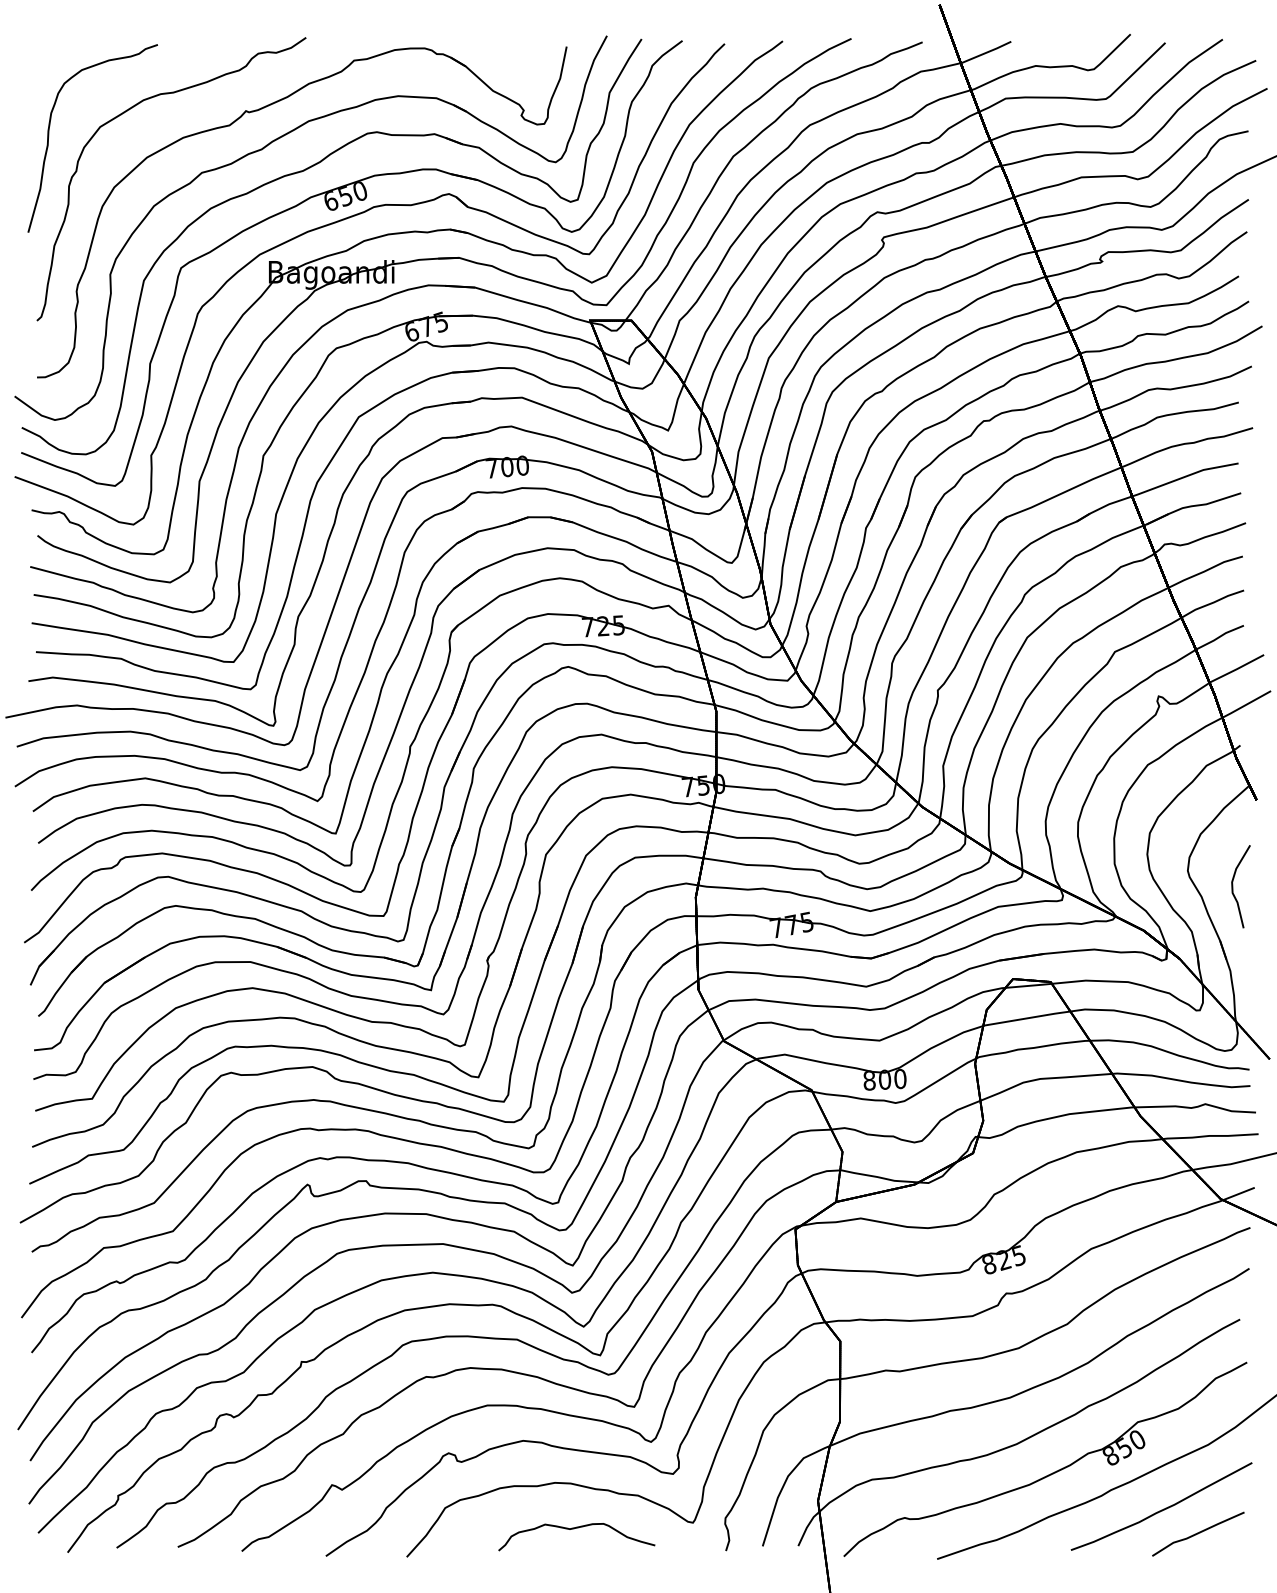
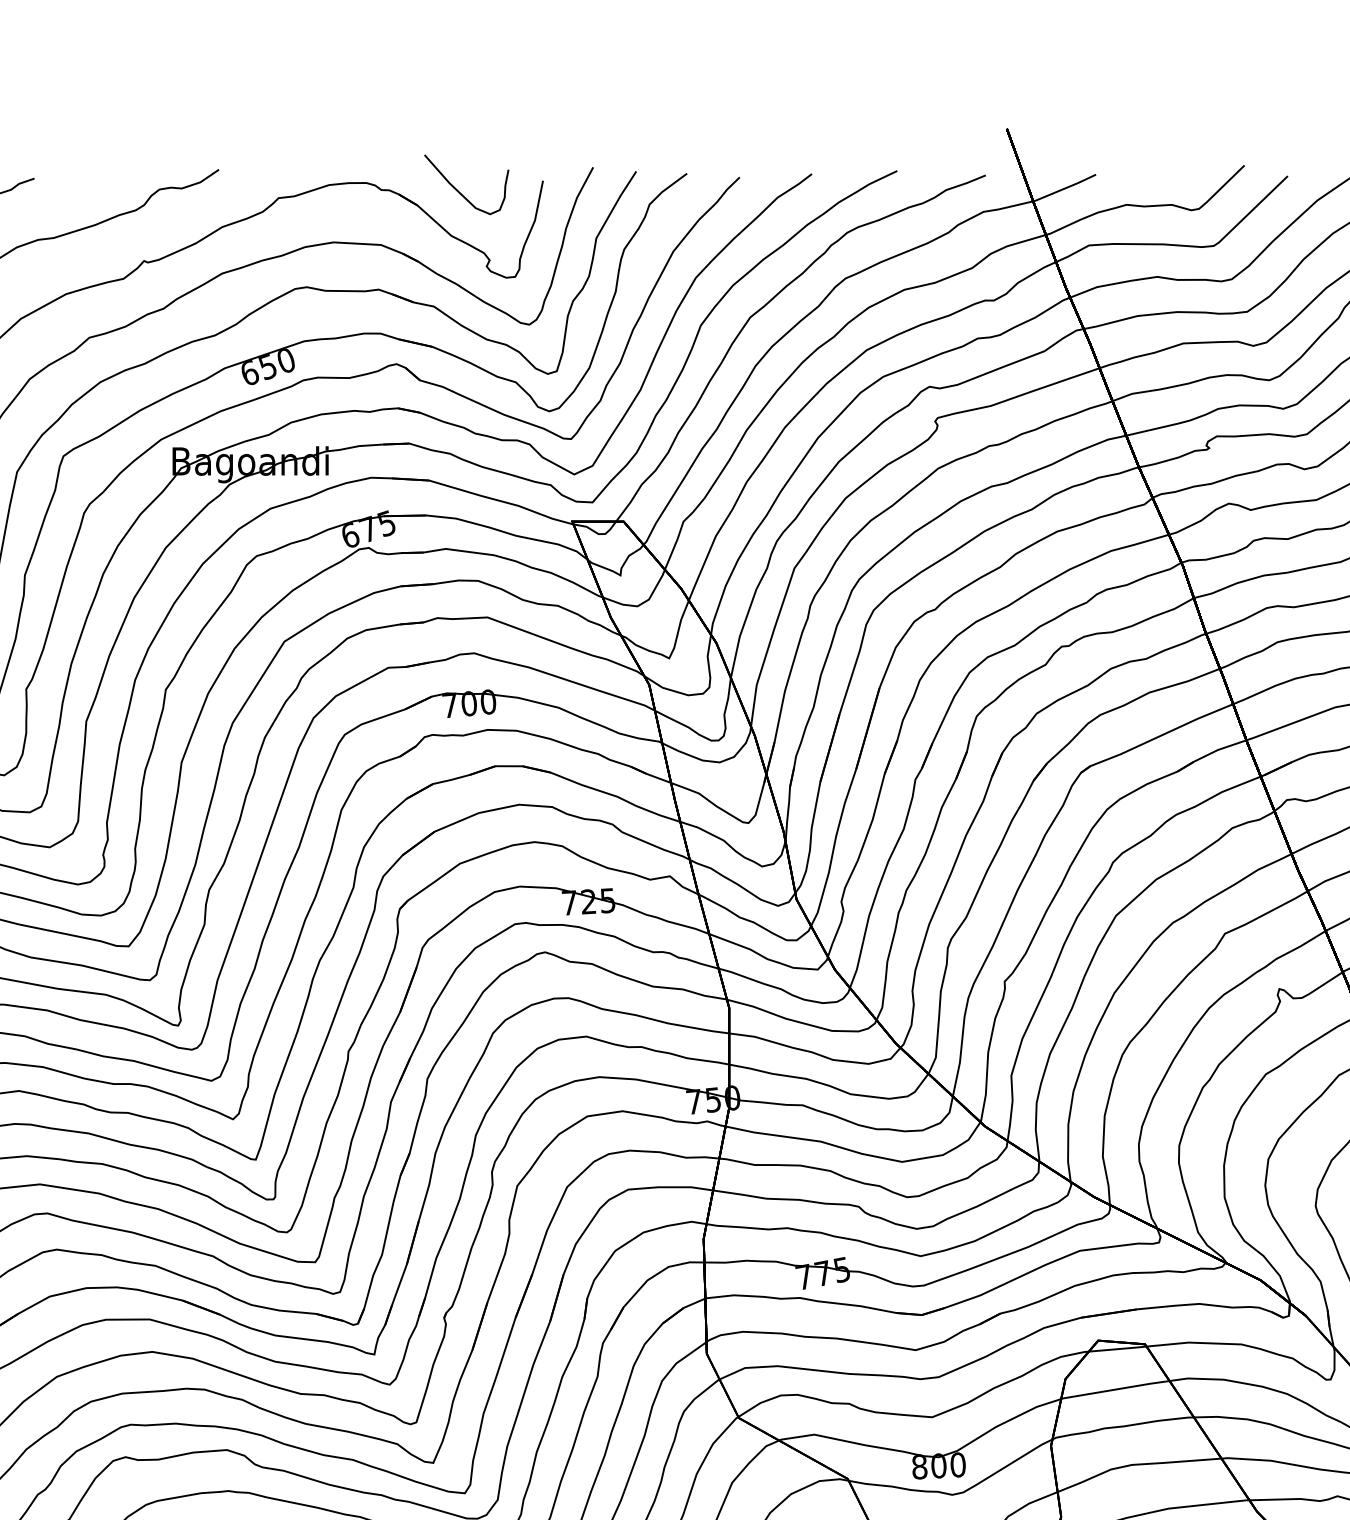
curve: (499, 54) -> (459, 190), added

